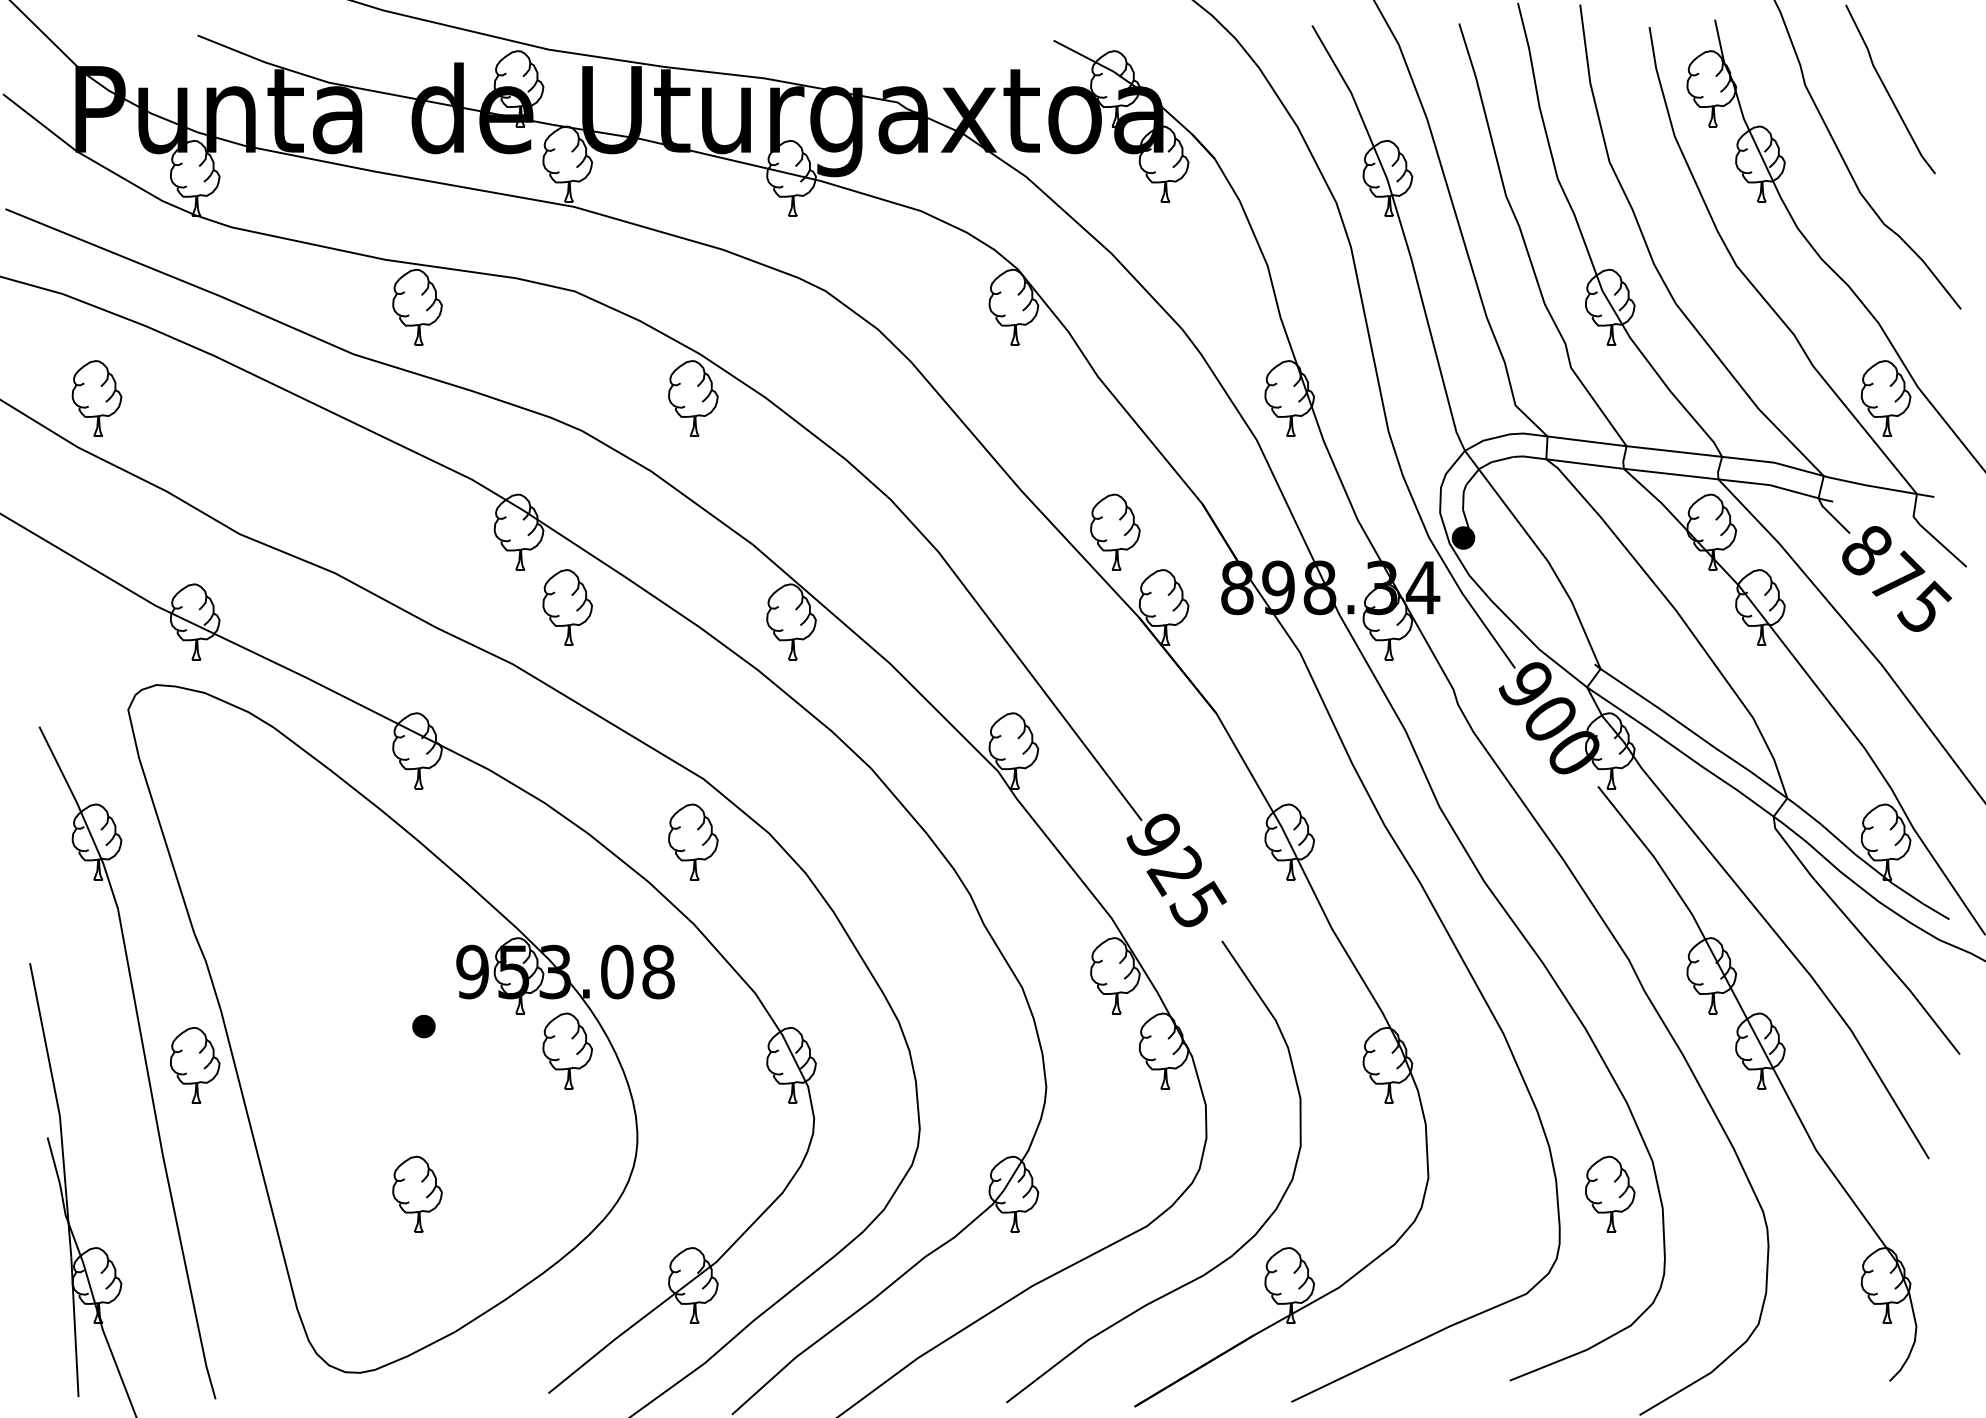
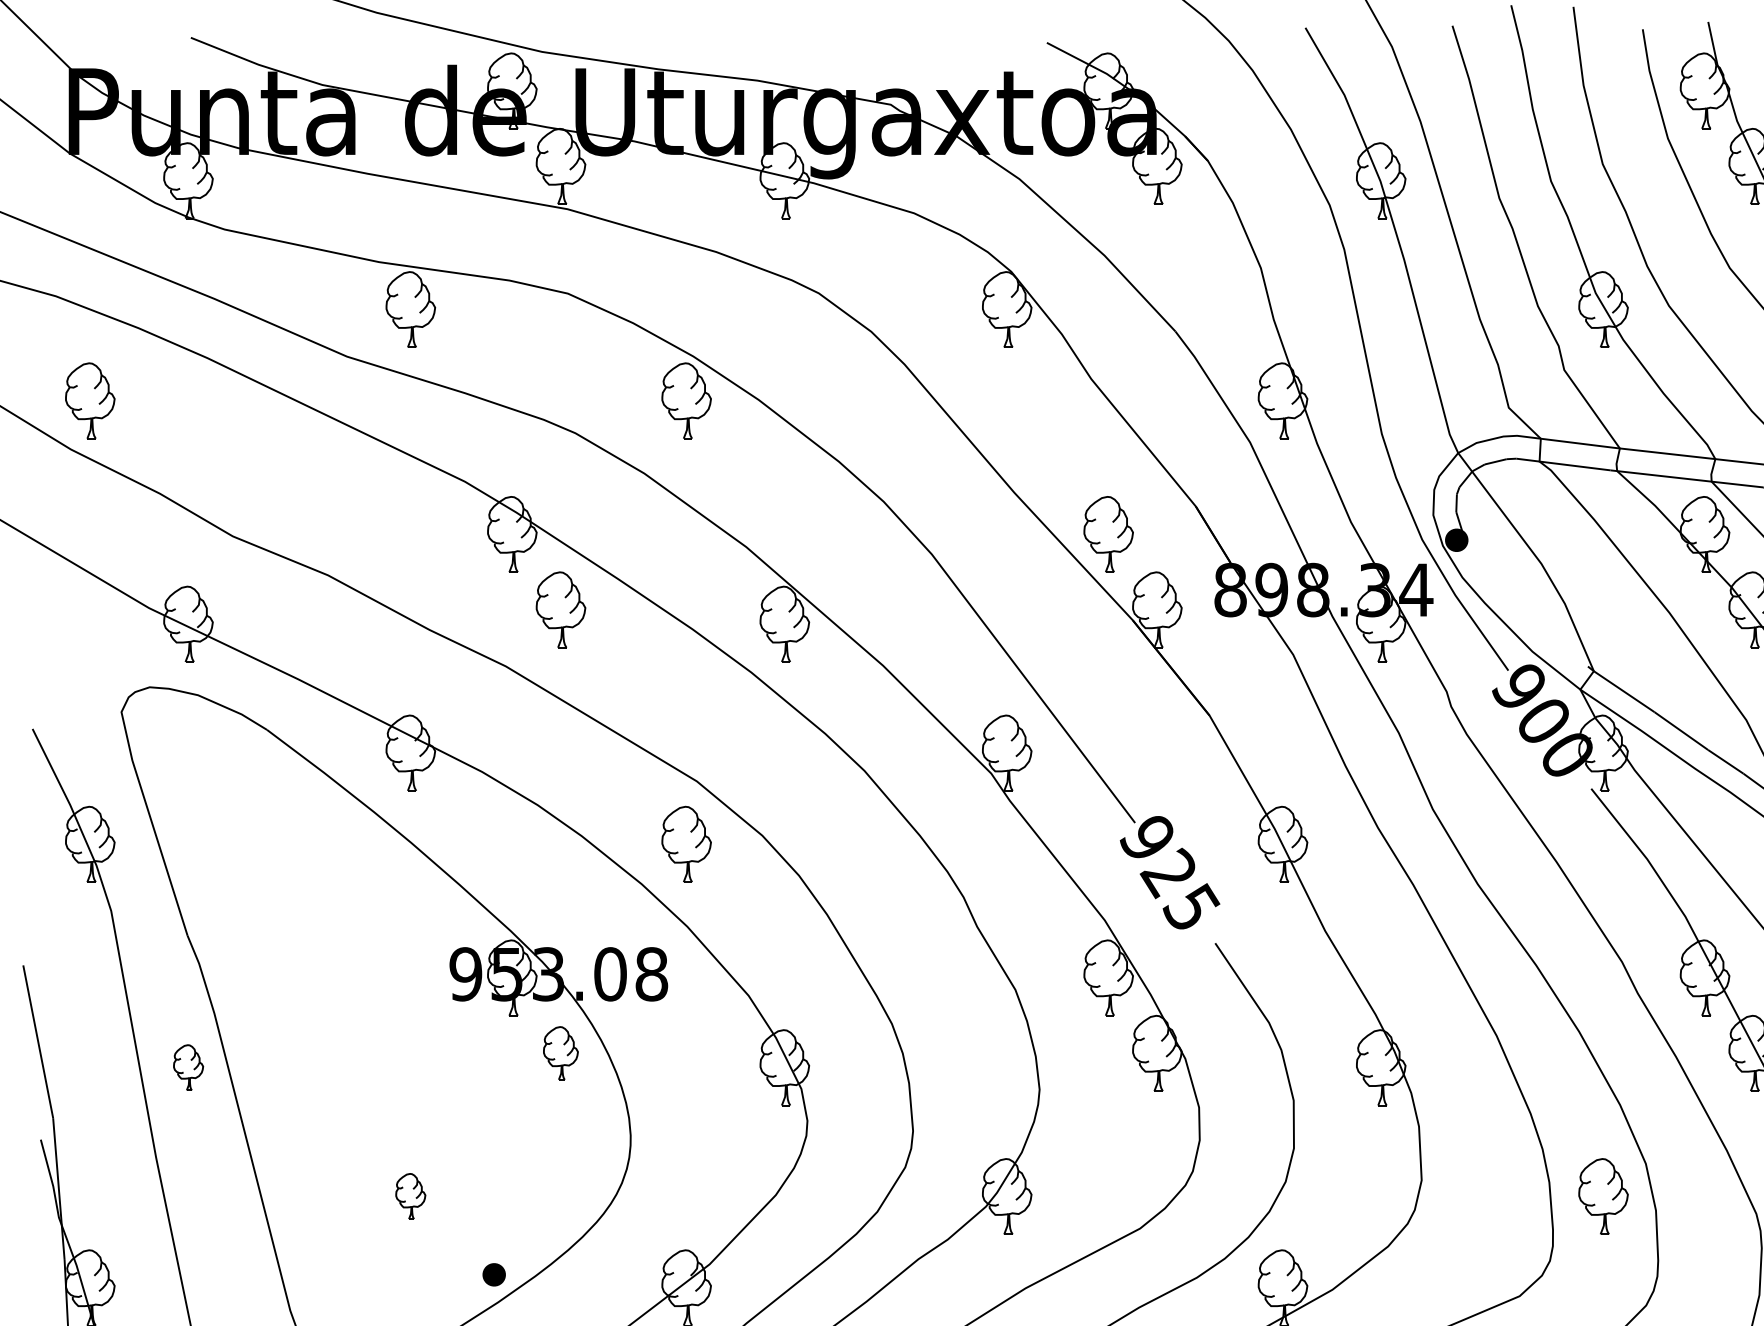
part: (423, 1026) -> (493, 1274), moved
part: (567, 1050) -> (560, 1052), size x0.7
part: (195, 1065) -> (188, 1067), size x0.6
part: (417, 1193) -> (410, 1195), size x0.6

